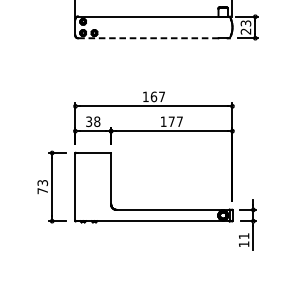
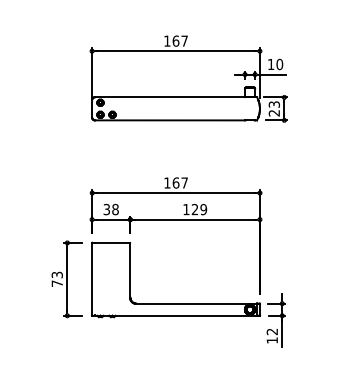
line: (147, 38) -> (169, 120), dashed -> solid
text: (175, 121) -> (199, 209), 177 -> 129
text: (243, 235) -> (271, 331), 11 -> 12

